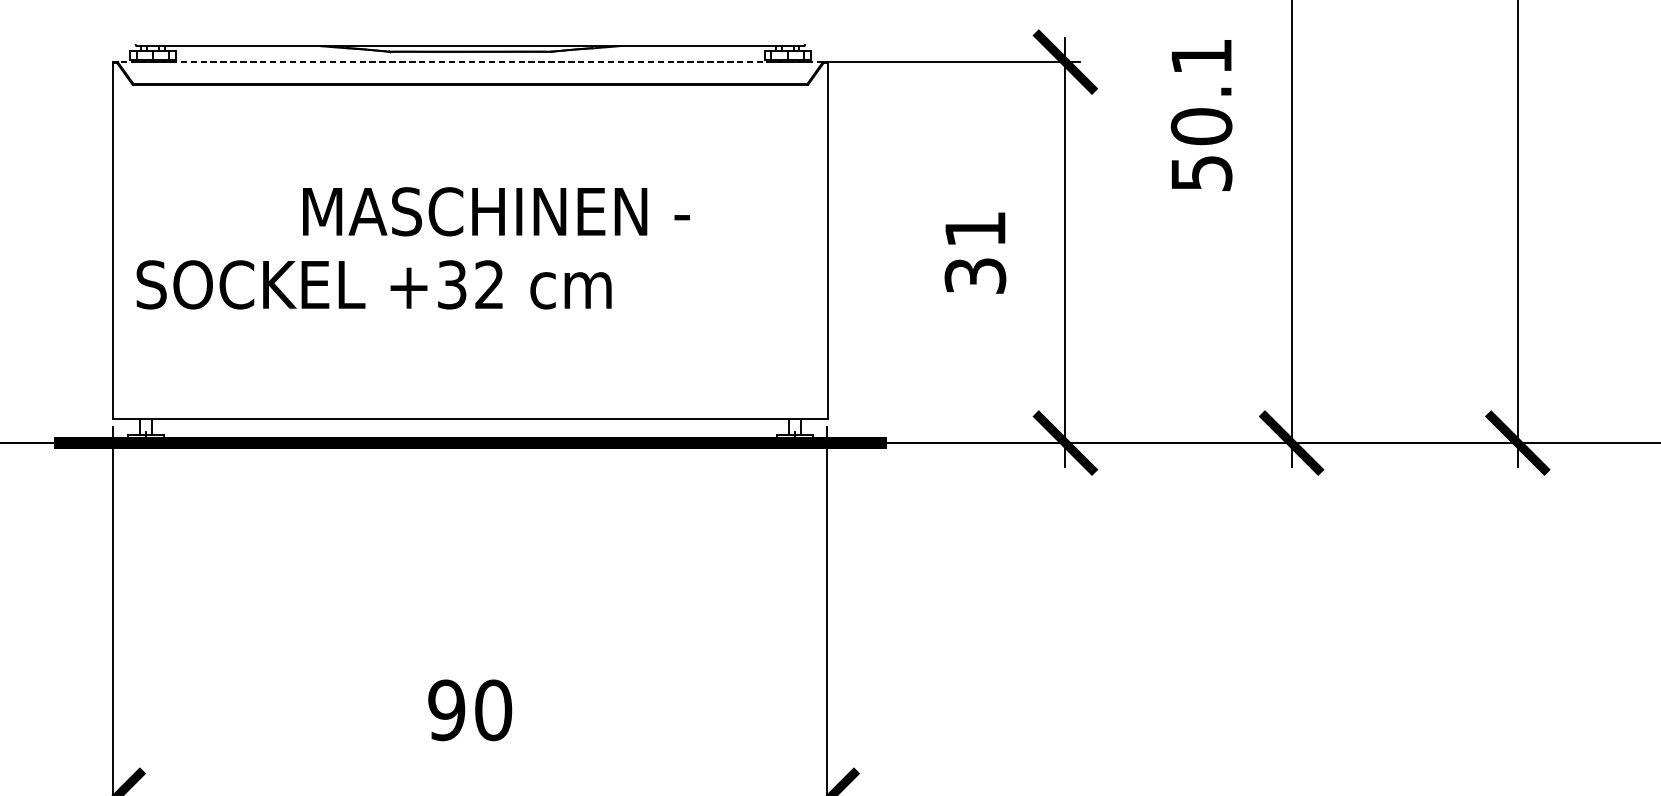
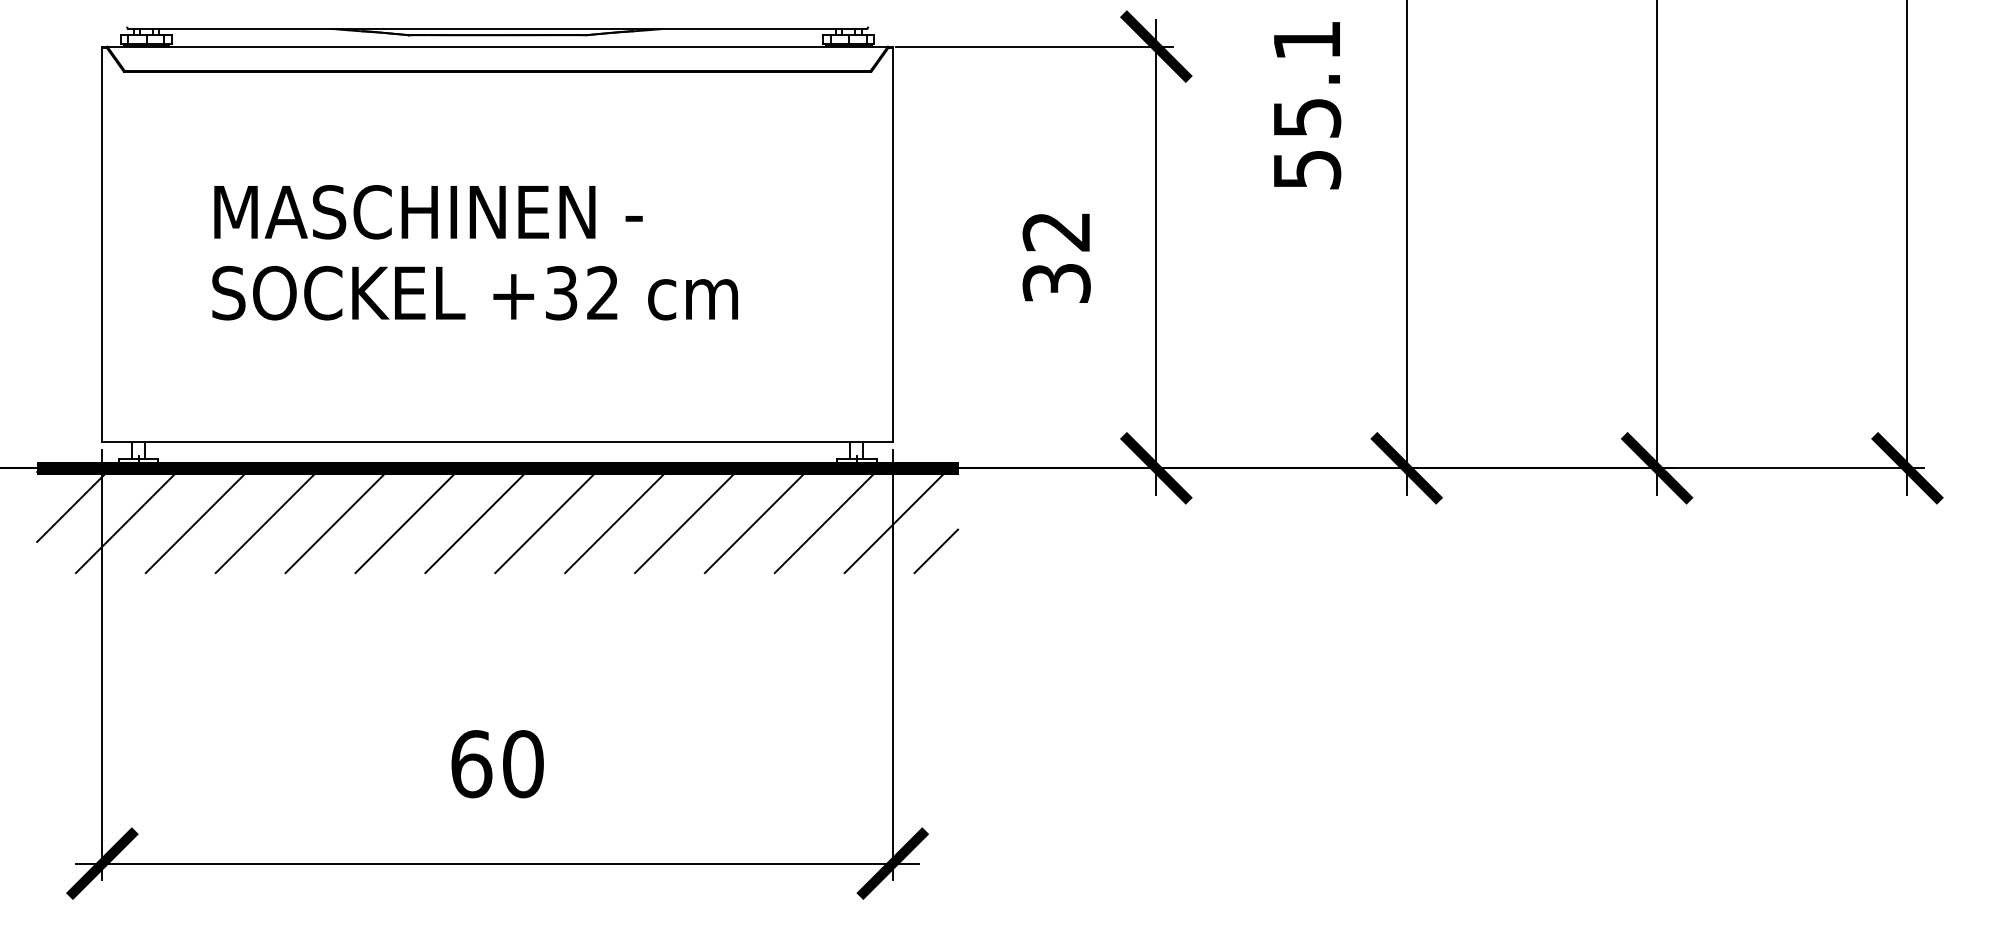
line: (470, 62) -> (497, 46), dashed -> solid
text: (1201, 126) -> (1307, 117), 50.1 -> 55.1
text: (496, 211) -> (428, 212), moved
text: (974, 230) -> (1055, 232), 31 -> 32
text: (373, 285) -> (474, 293), moved
hatch: (470, 490) -> (497, 520), added
text: (446, 710) -> (471, 764), 90 -> 60

